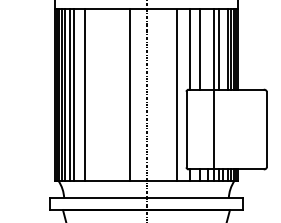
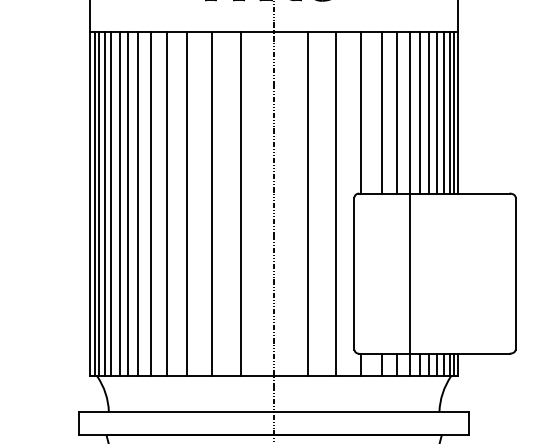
line: (207, 49) -> (396, 112), added
line: (223, 49) -> (428, 112), added
line: (78, 94) -> (137, 203), added
line: (92, 94) -> (165, 203), added
line: (103, 94) -> (187, 203), added
line: (115, 94) -> (211, 203), added
line: (163, 94) -> (308, 203), added

